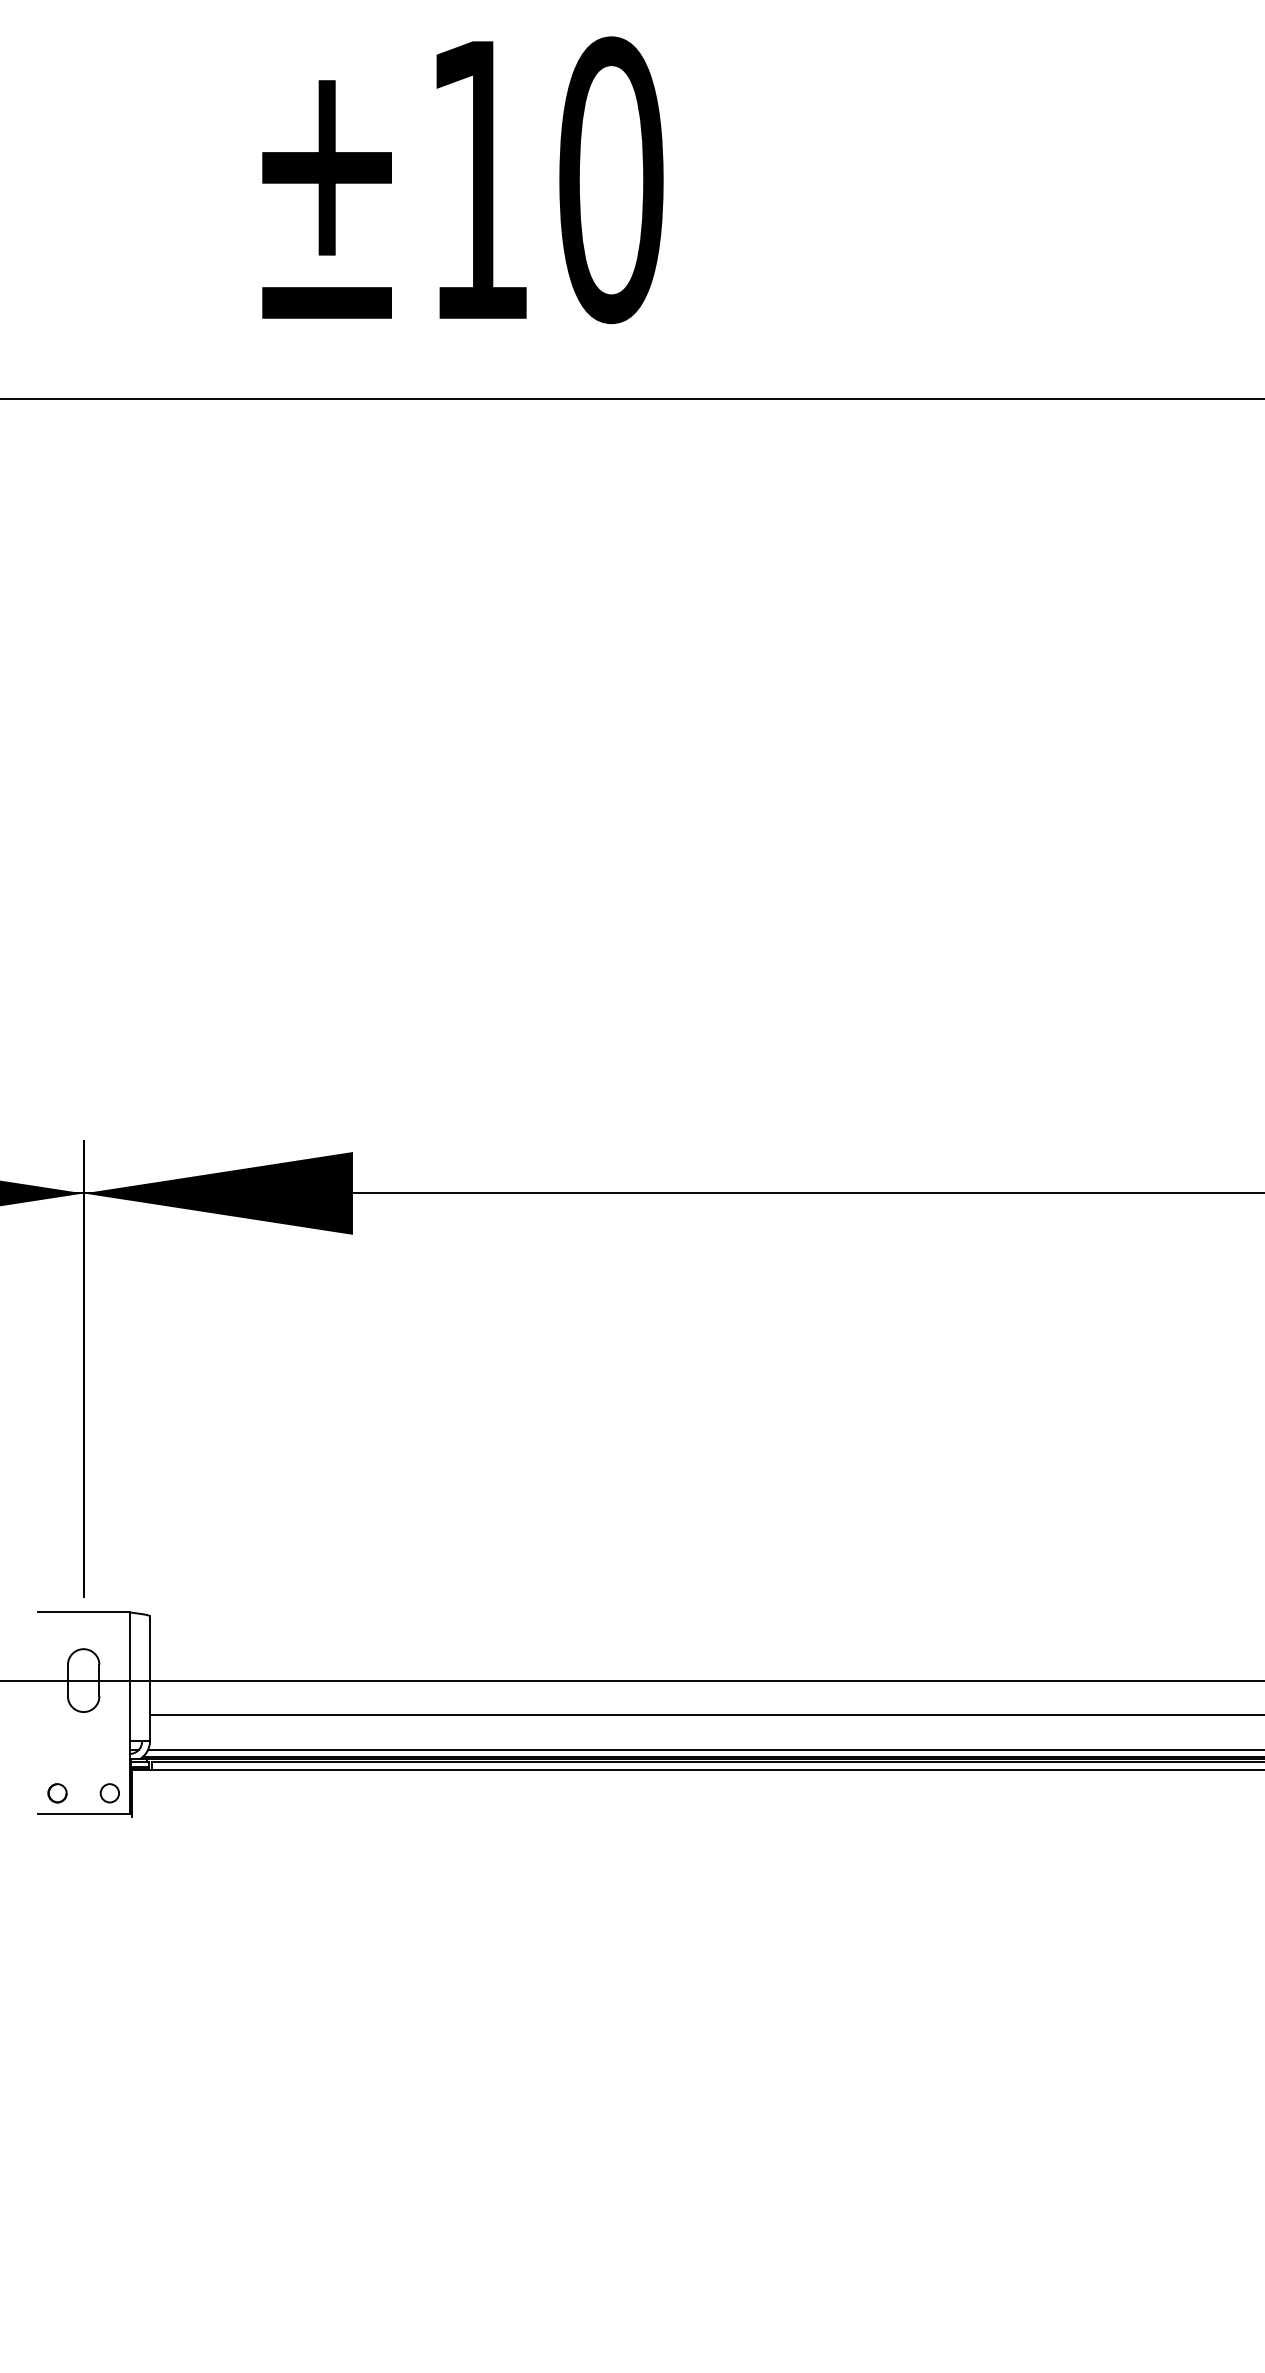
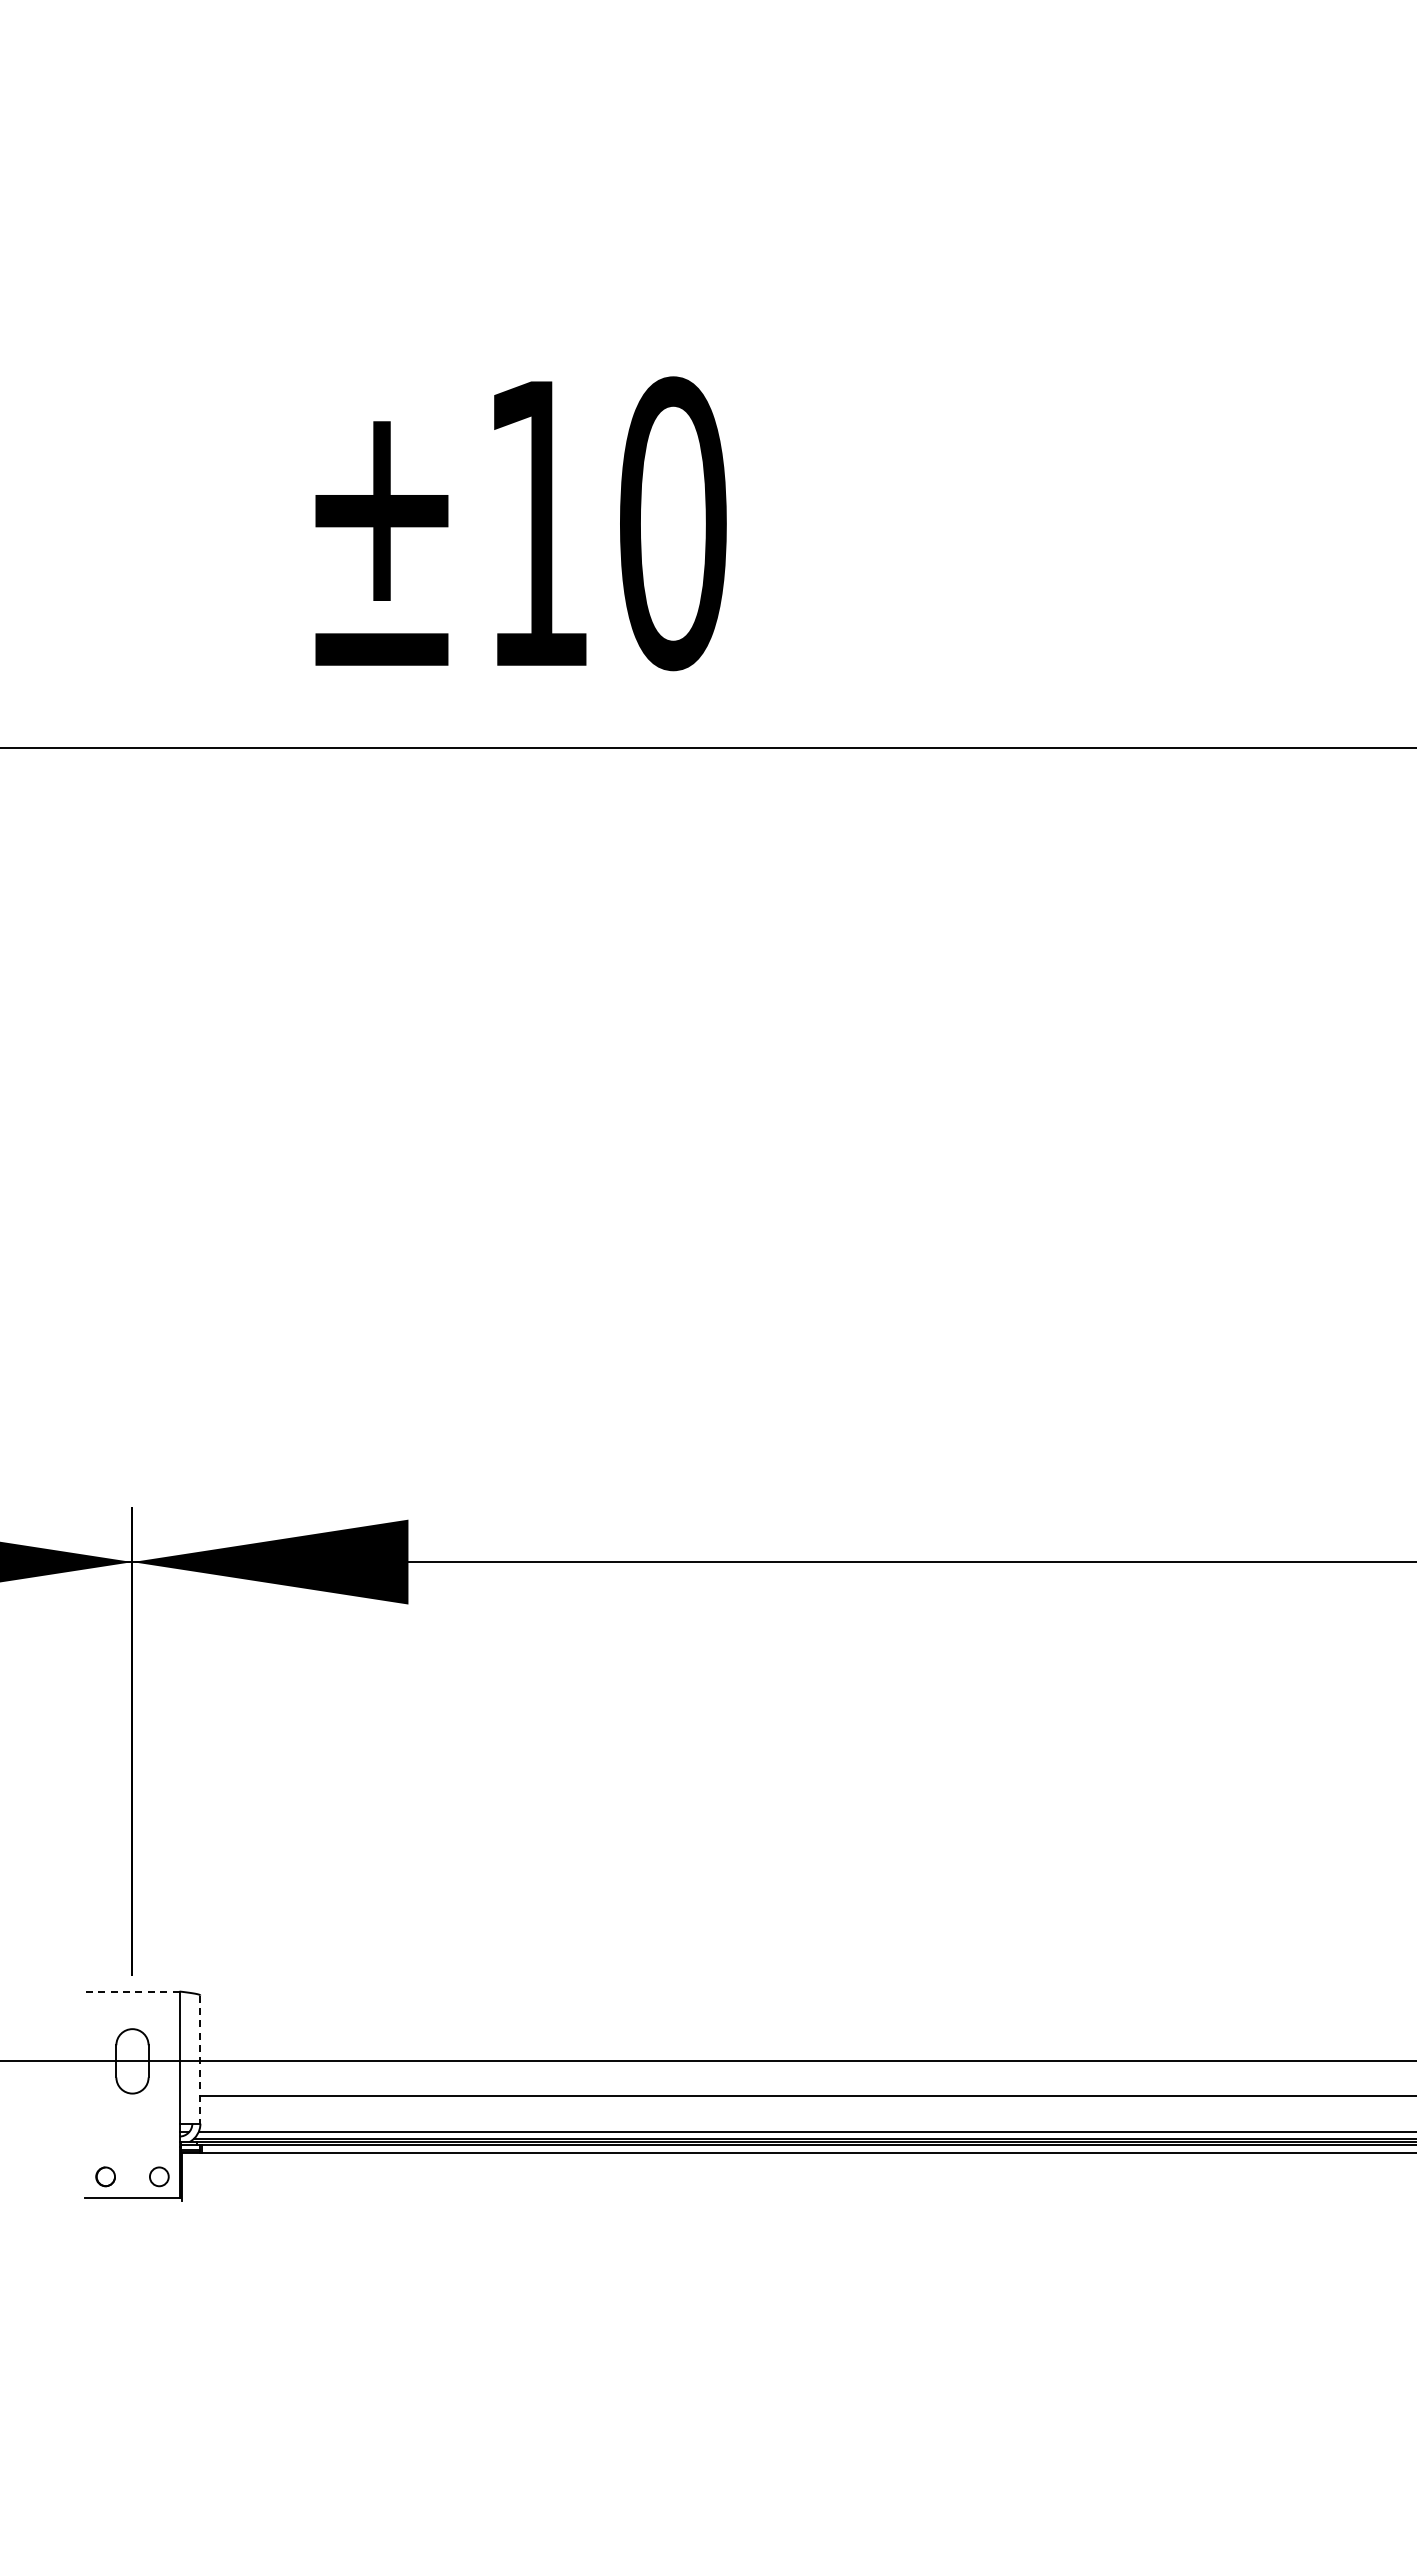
line: (83, 1612) -> (132, 1991), solid -> dashed
line: (150, 1679) -> (200, 2060), solid -> dashed

